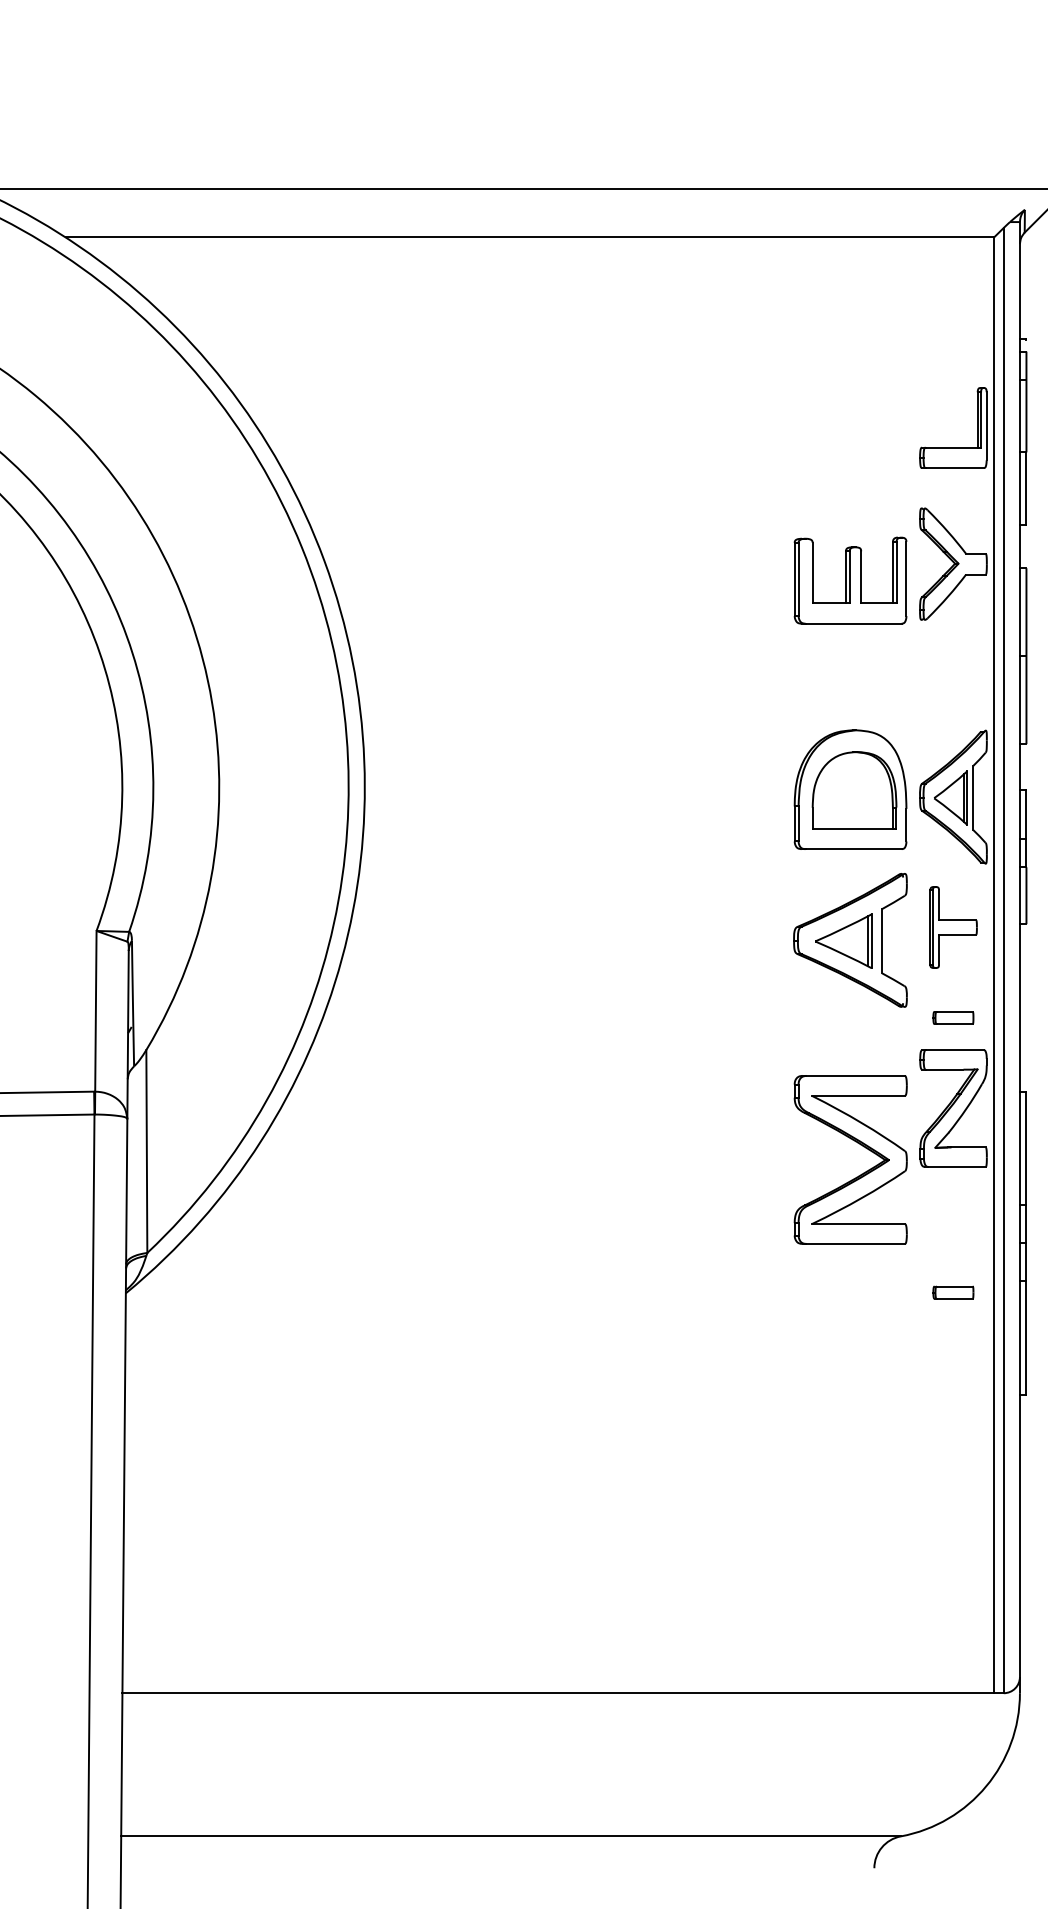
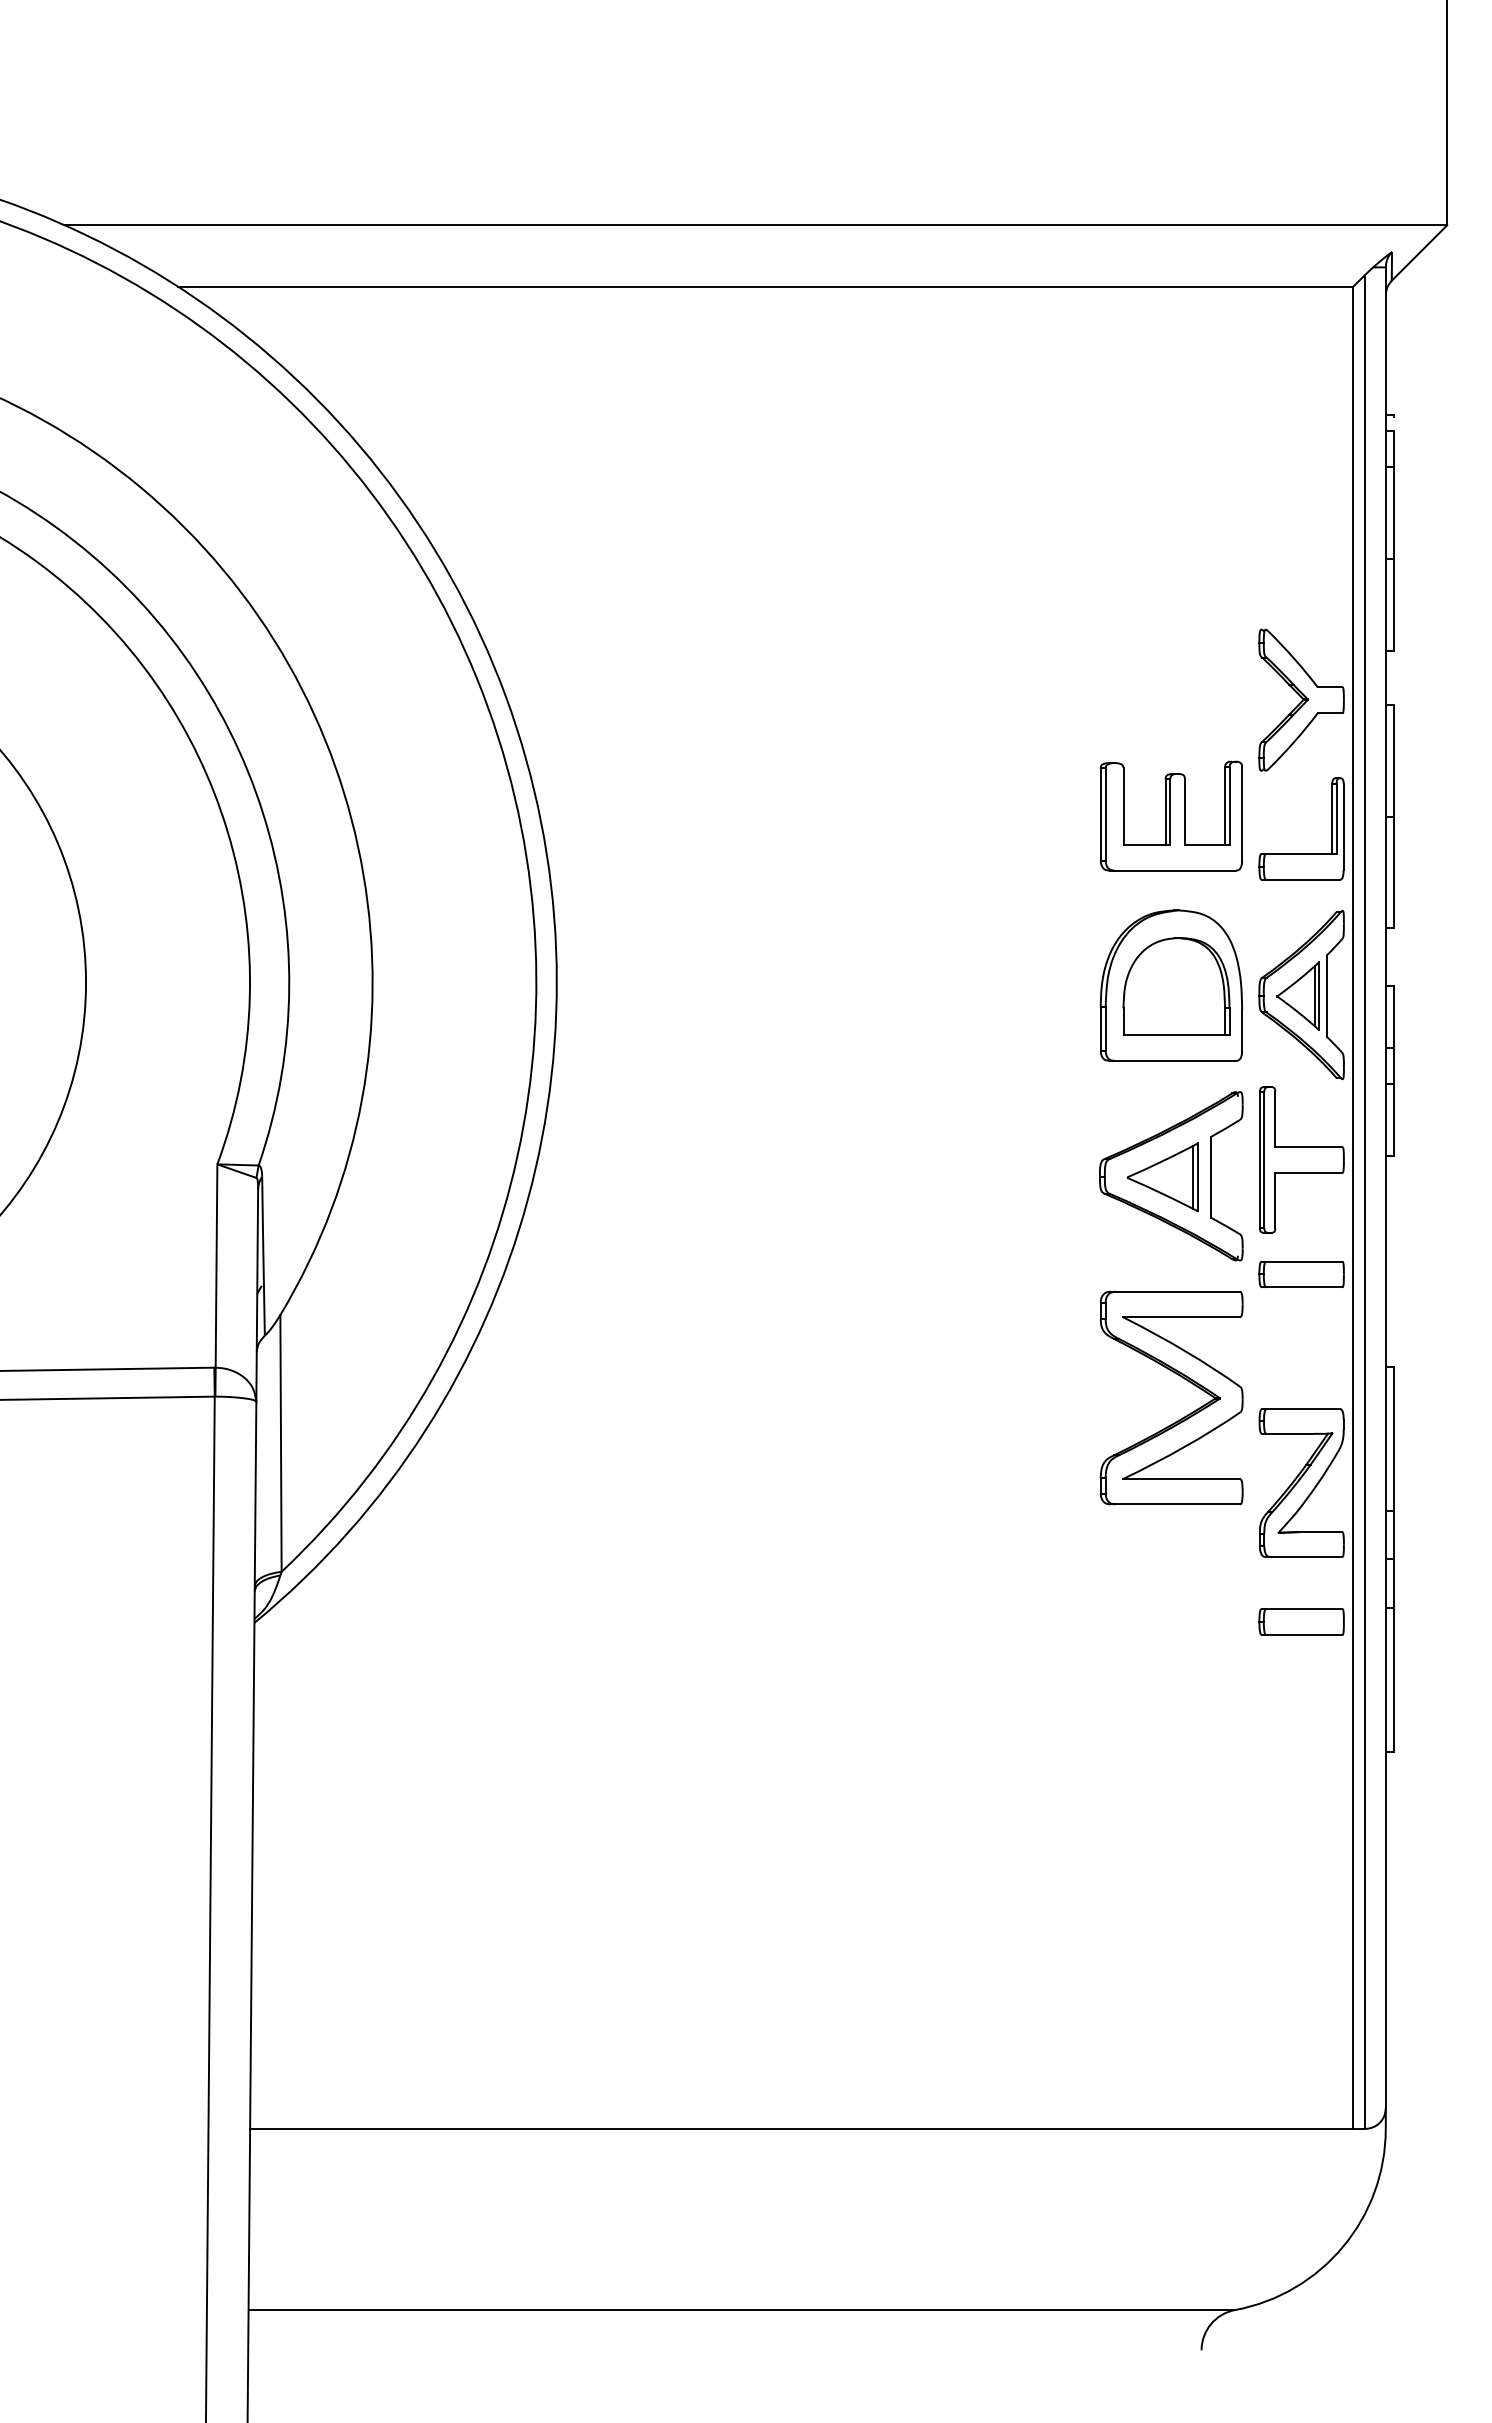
part: (953, 447) -> (1301, 853), moved
part: (849, 580) -> (1170, 815), moved
part: (953, 927) -> (1301, 1159), size x1.43
part: (953, 1018) -> (1301, 1274), size x1.67
part: (953, 1108) -> (1301, 1482), moved
part: (859, 1144) -> (1182, 1378), moved
part: (953, 1292) -> (1301, 1621), size x1.67

